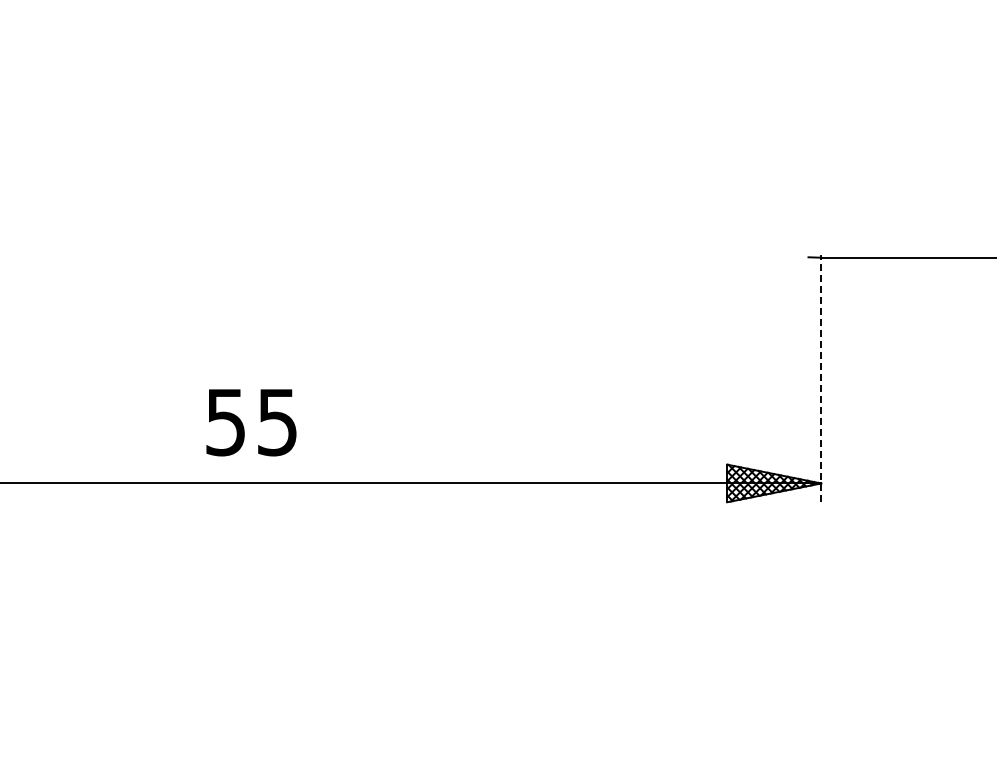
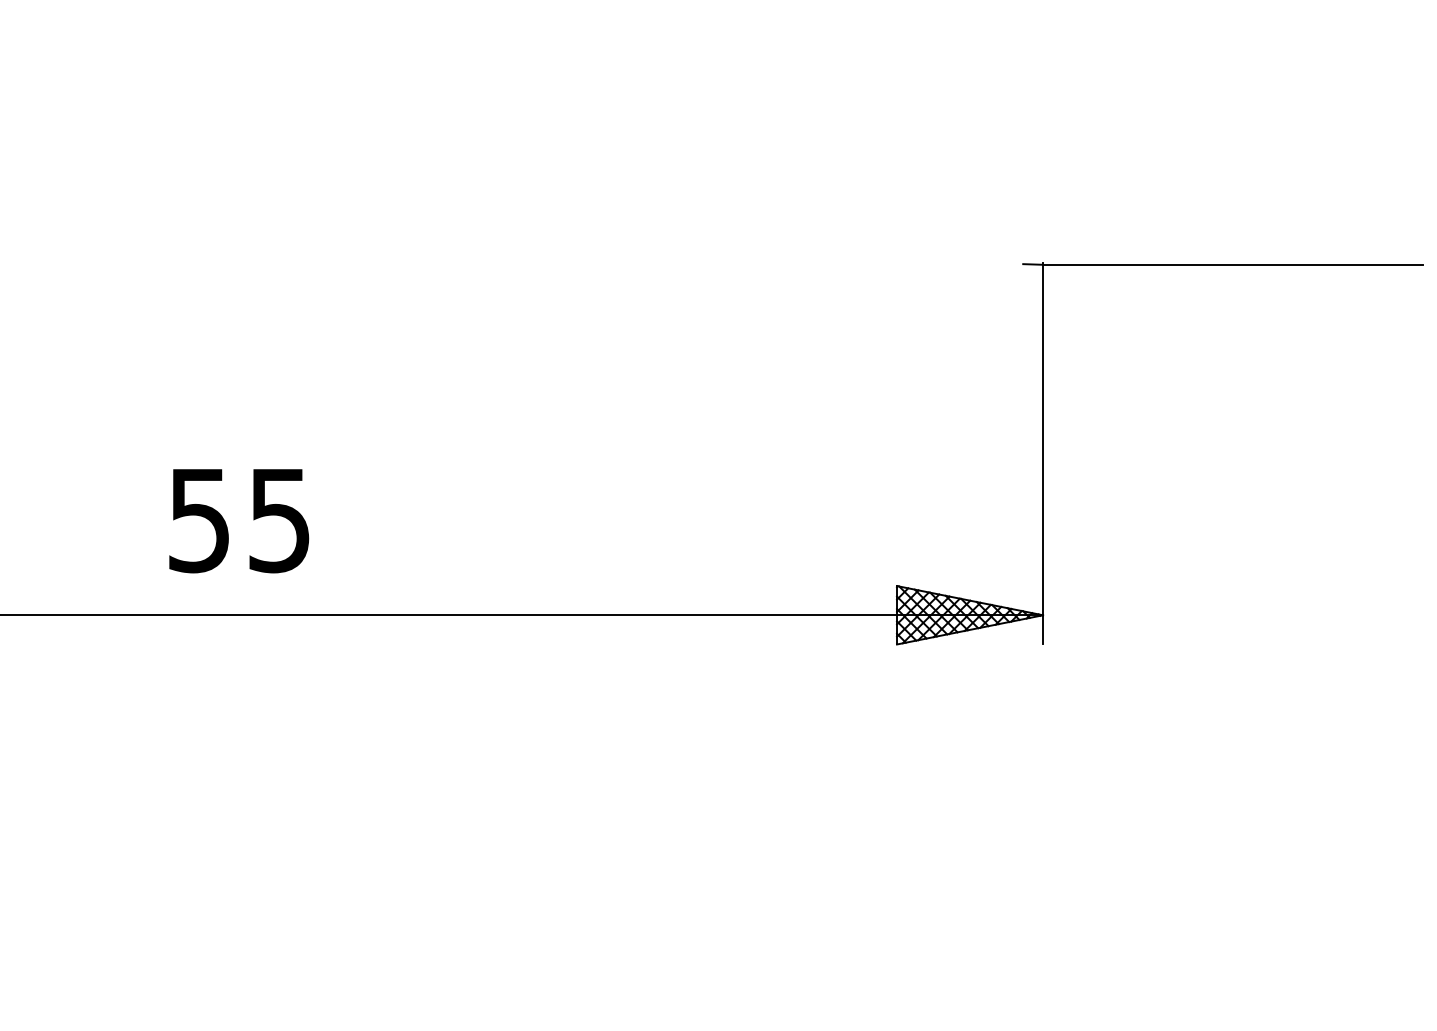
line: (821, 379) -> (1043, 453), dashed -> solid
text: (251, 422) -> (239, 520), moved

